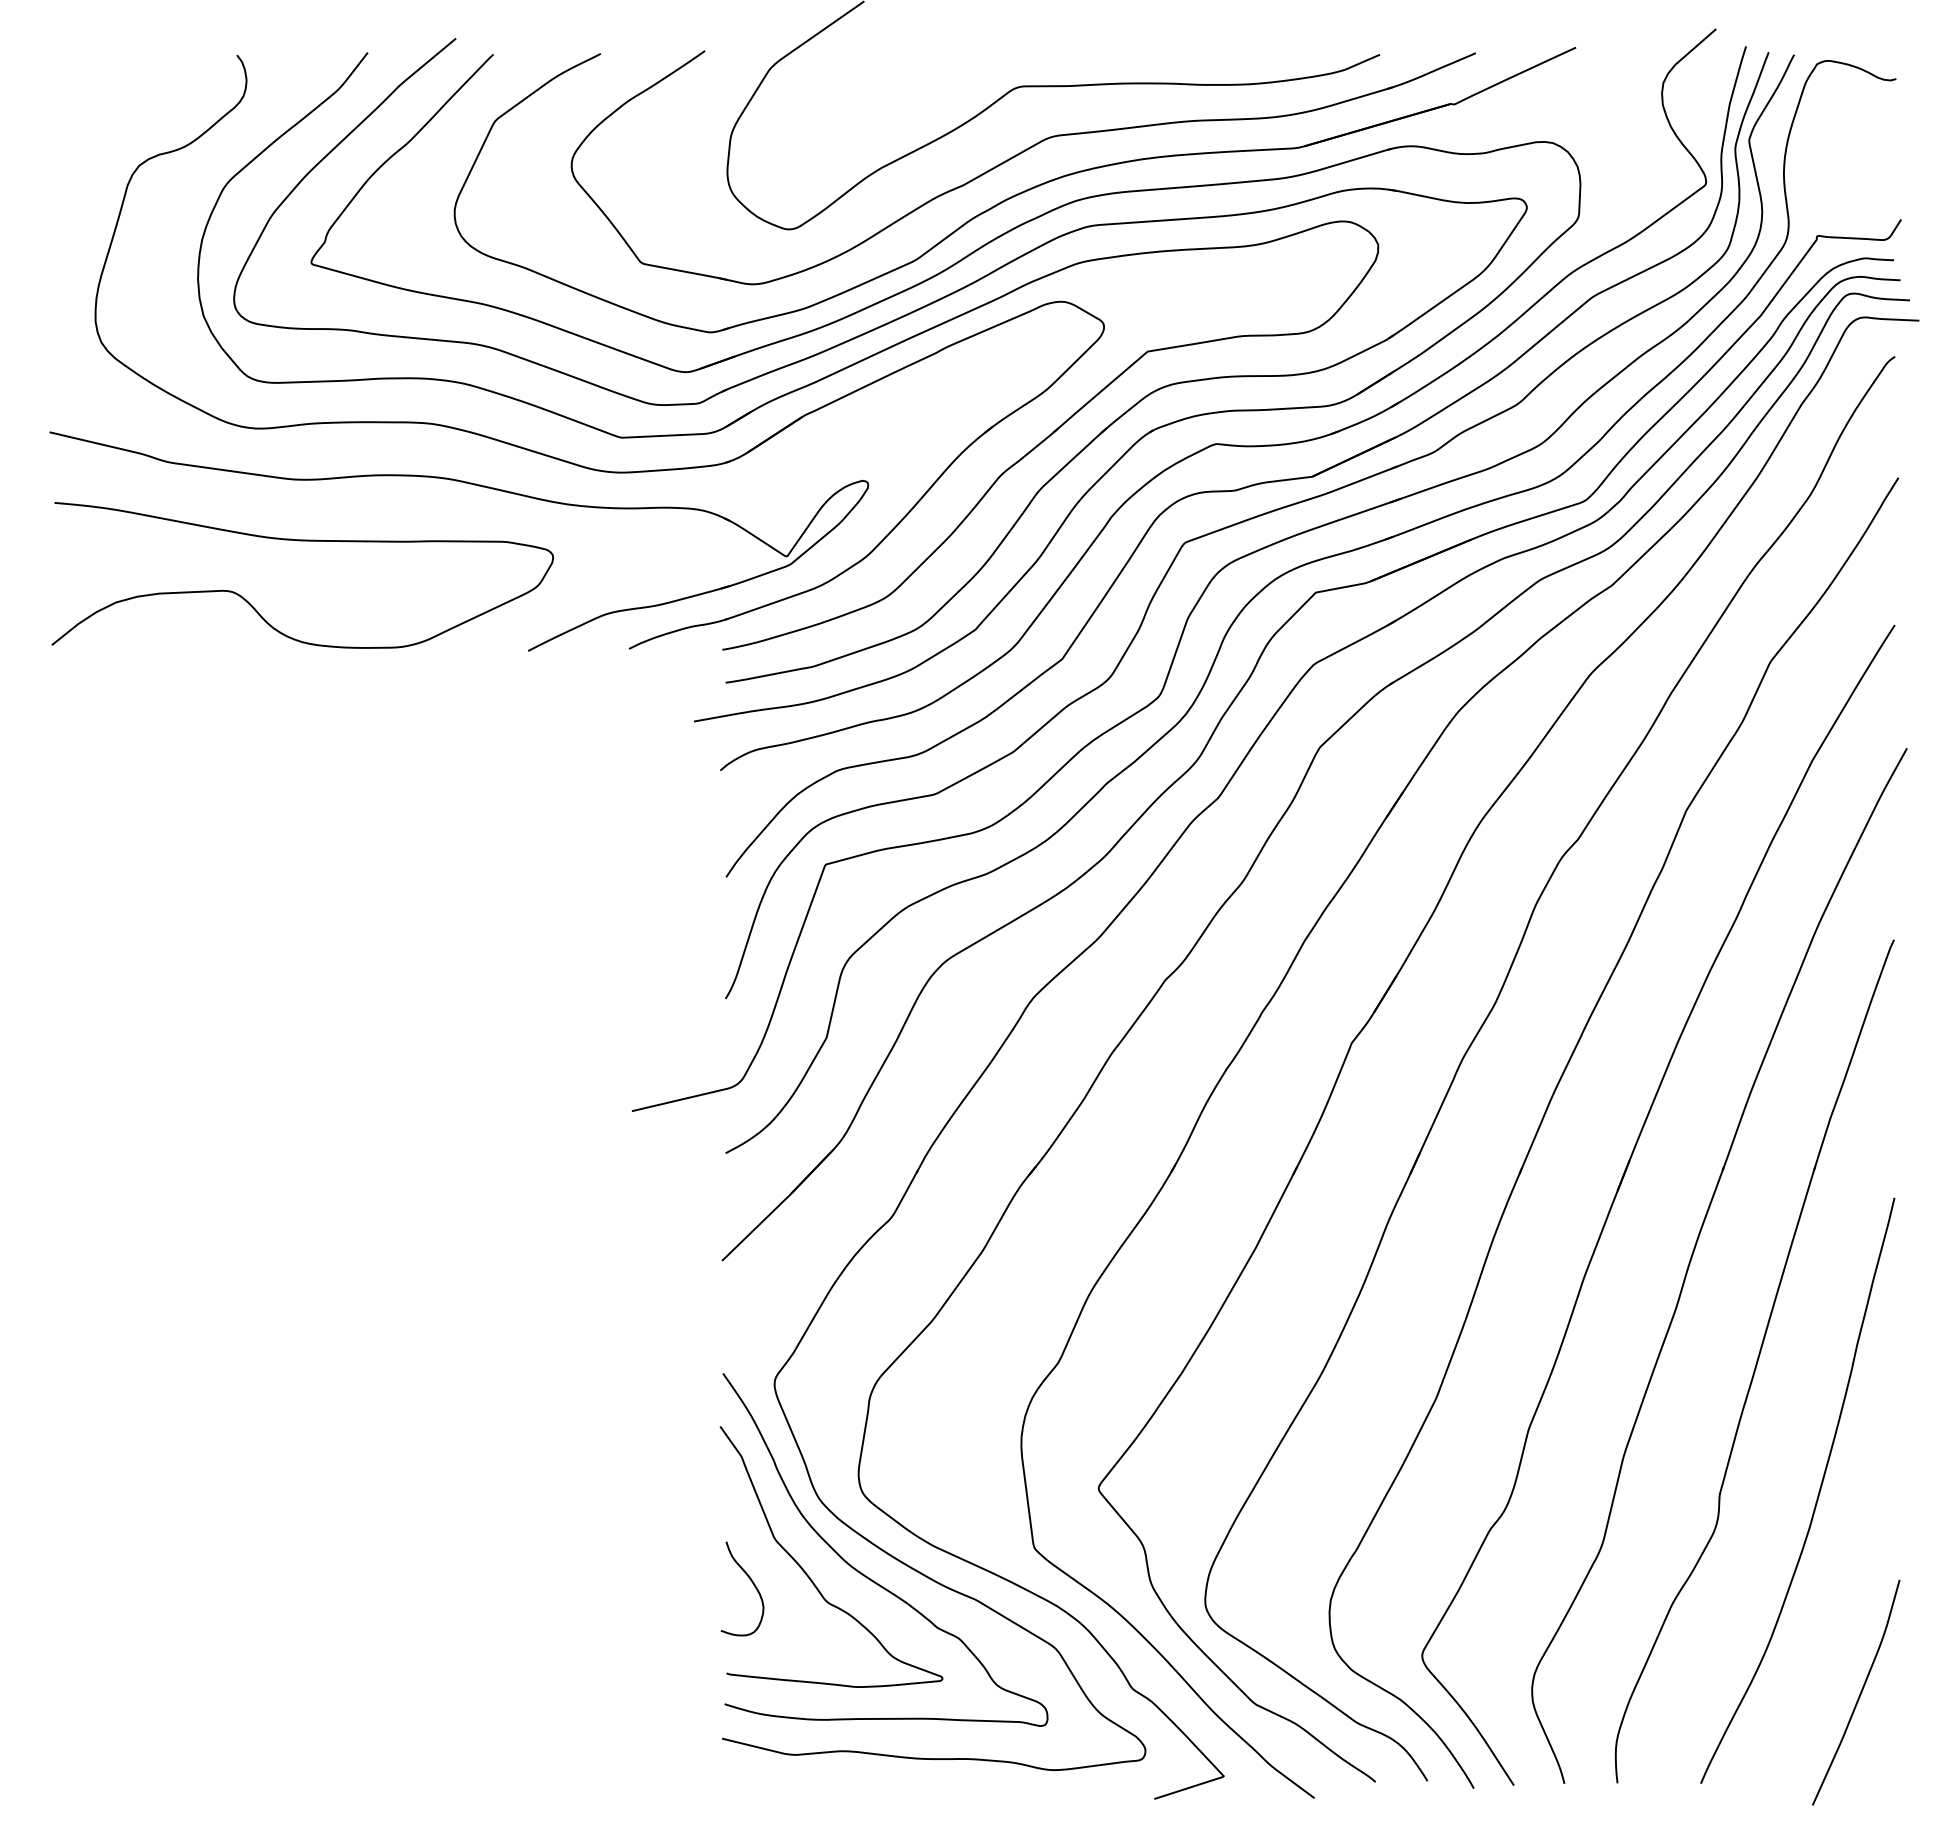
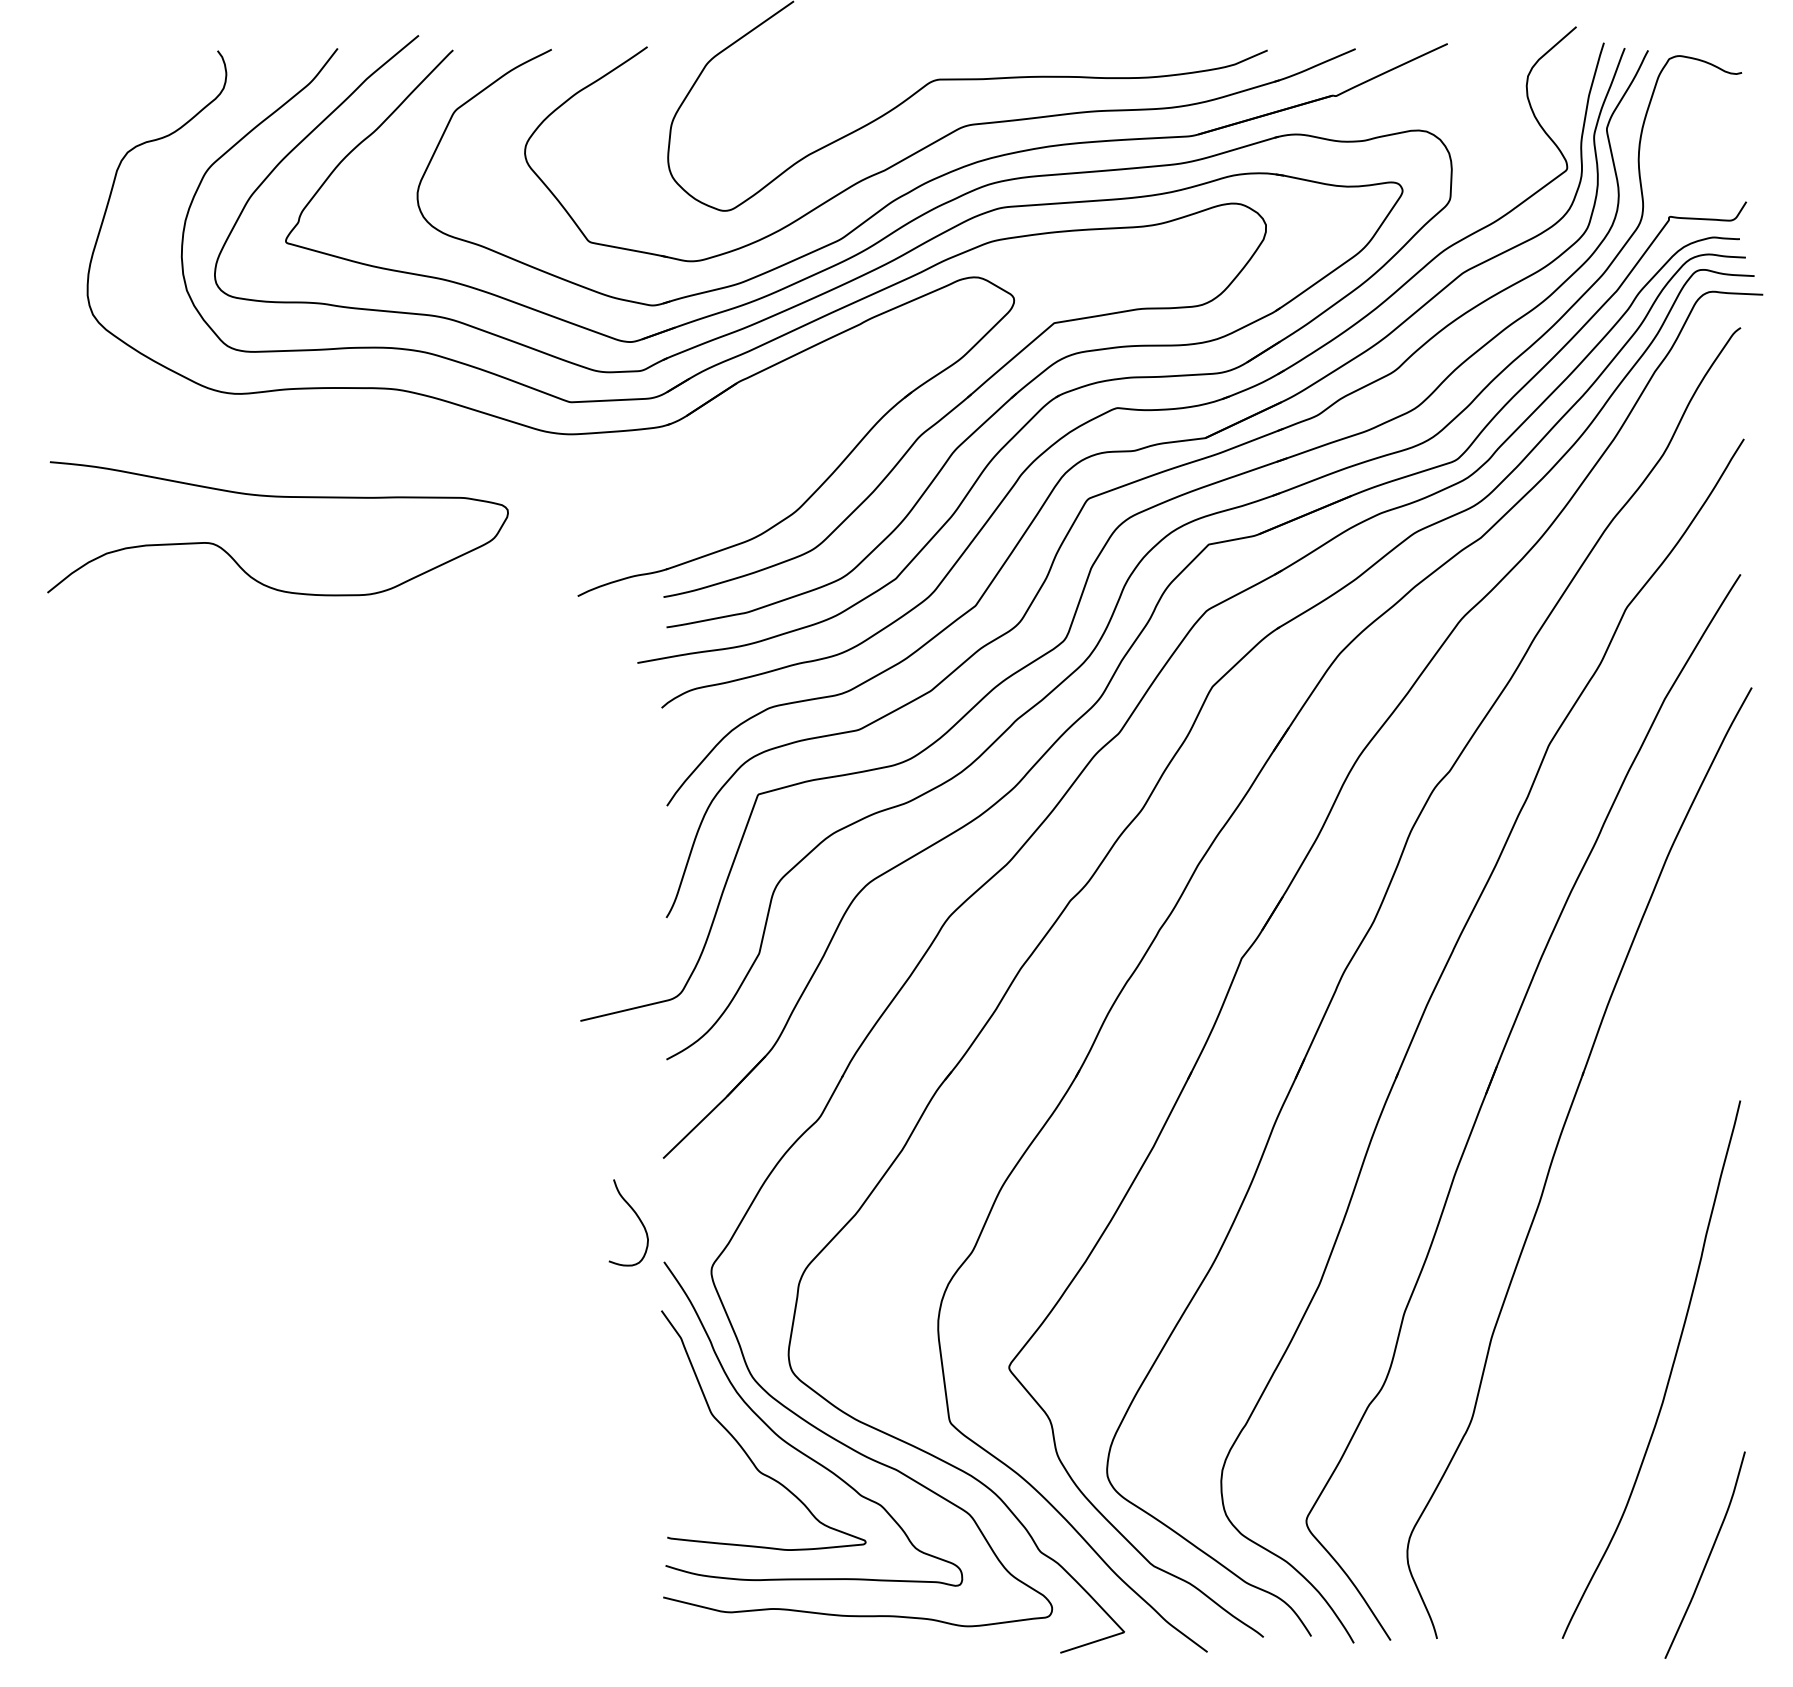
part: (469, 484) -> (431, 445), removed
part: (1754, 1361) -> (1611, 1250), removed
curve: (751, 1582) -> (636, 1216), moved

